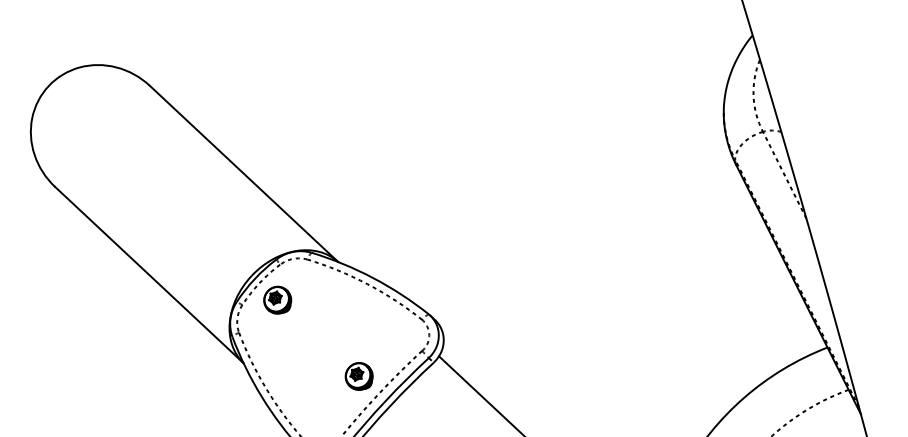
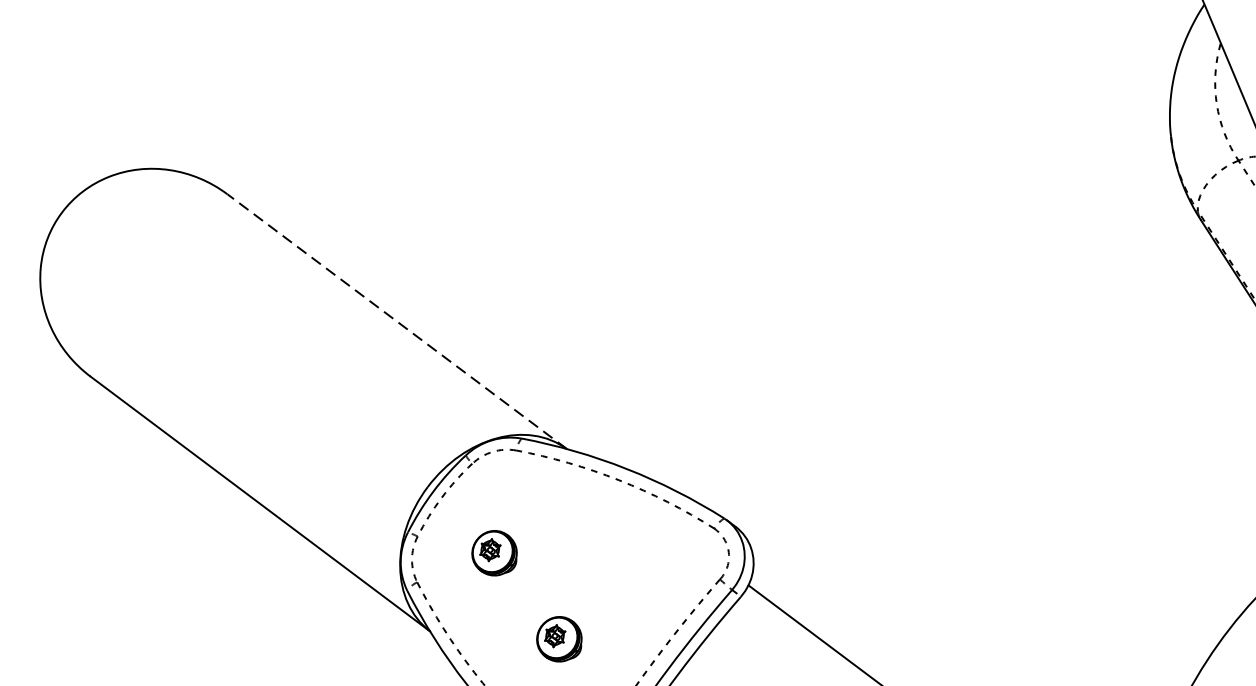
line: (244, 173) -> (397, 320), solid -> dashed
part: (277, 299) -> (494, 552), moved
part: (358, 376) -> (558, 639), moved

